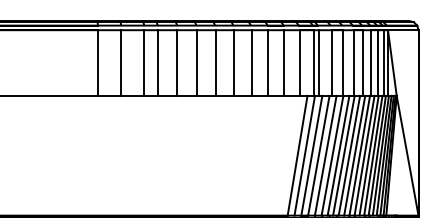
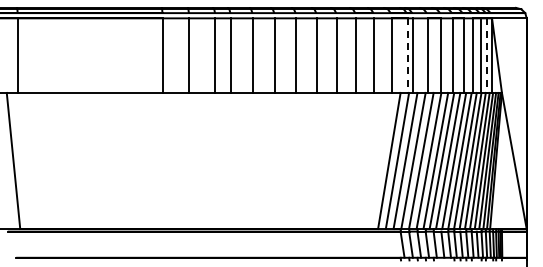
line: (313, 63) -> (407, 56), solid -> dashed
line: (383, 63) -> (487, 56), solid -> dashed

